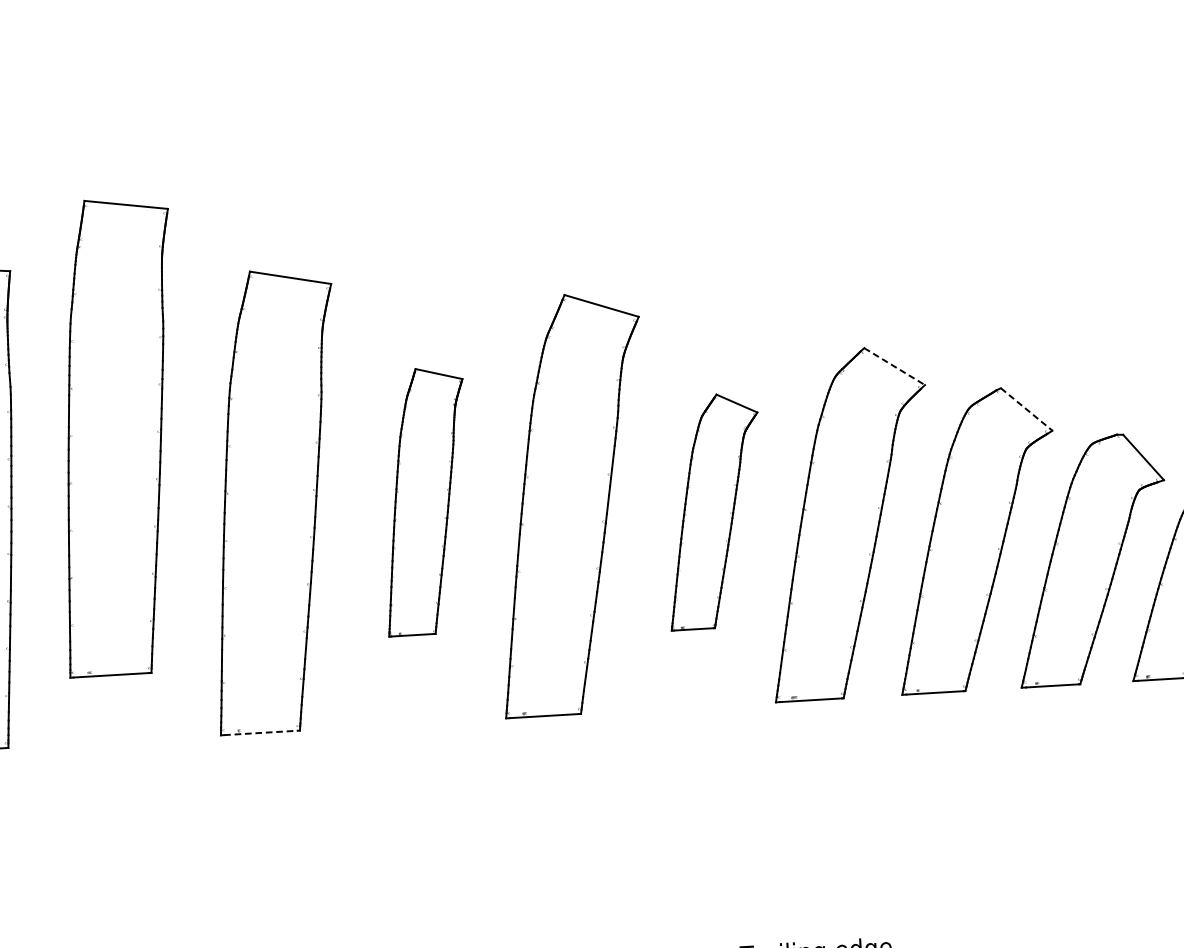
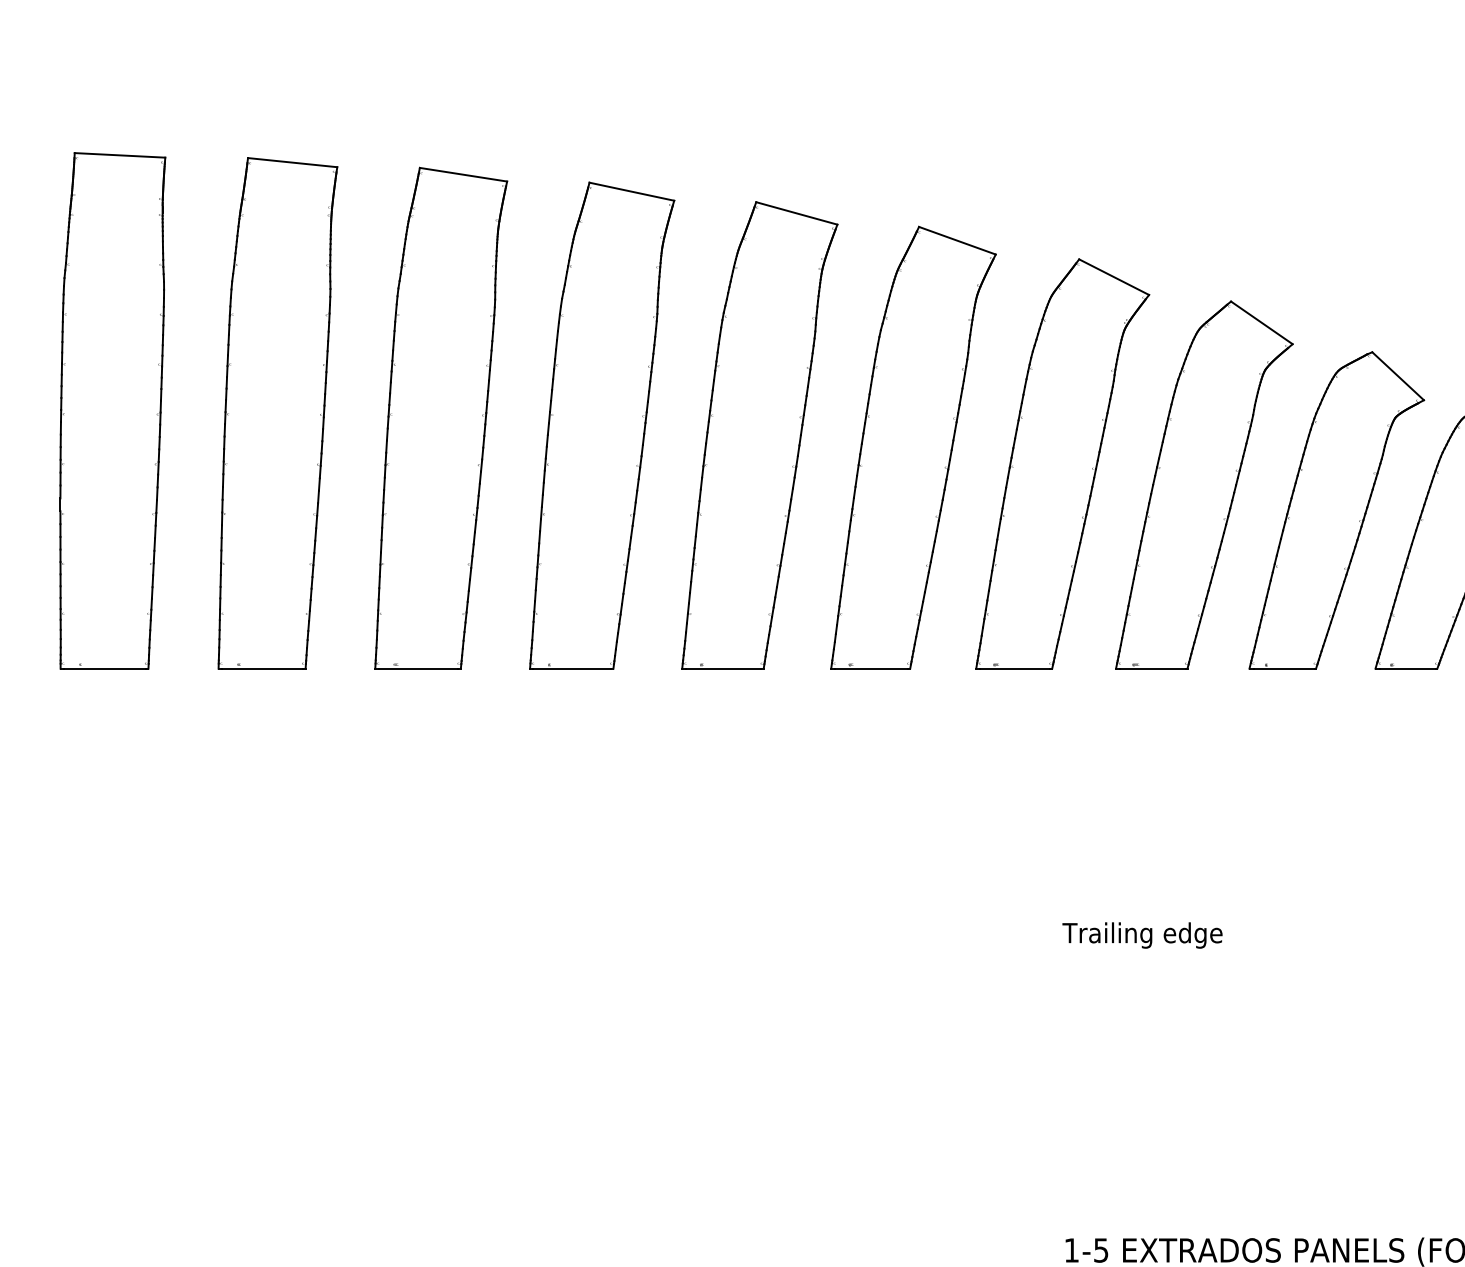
line: (895, 367) -> (1262, 323), dashed -> solid
line: (1027, 409) -> (1398, 376), dashed -> solid
part: (119, 436) -> (441, 417), moved
part: (425, 501) -> (759, 435), size x1.67
part: (713, 511) -> (1062, 463), size x1.67
line: (261, 732) -> (572, 668), dashed -> solid

